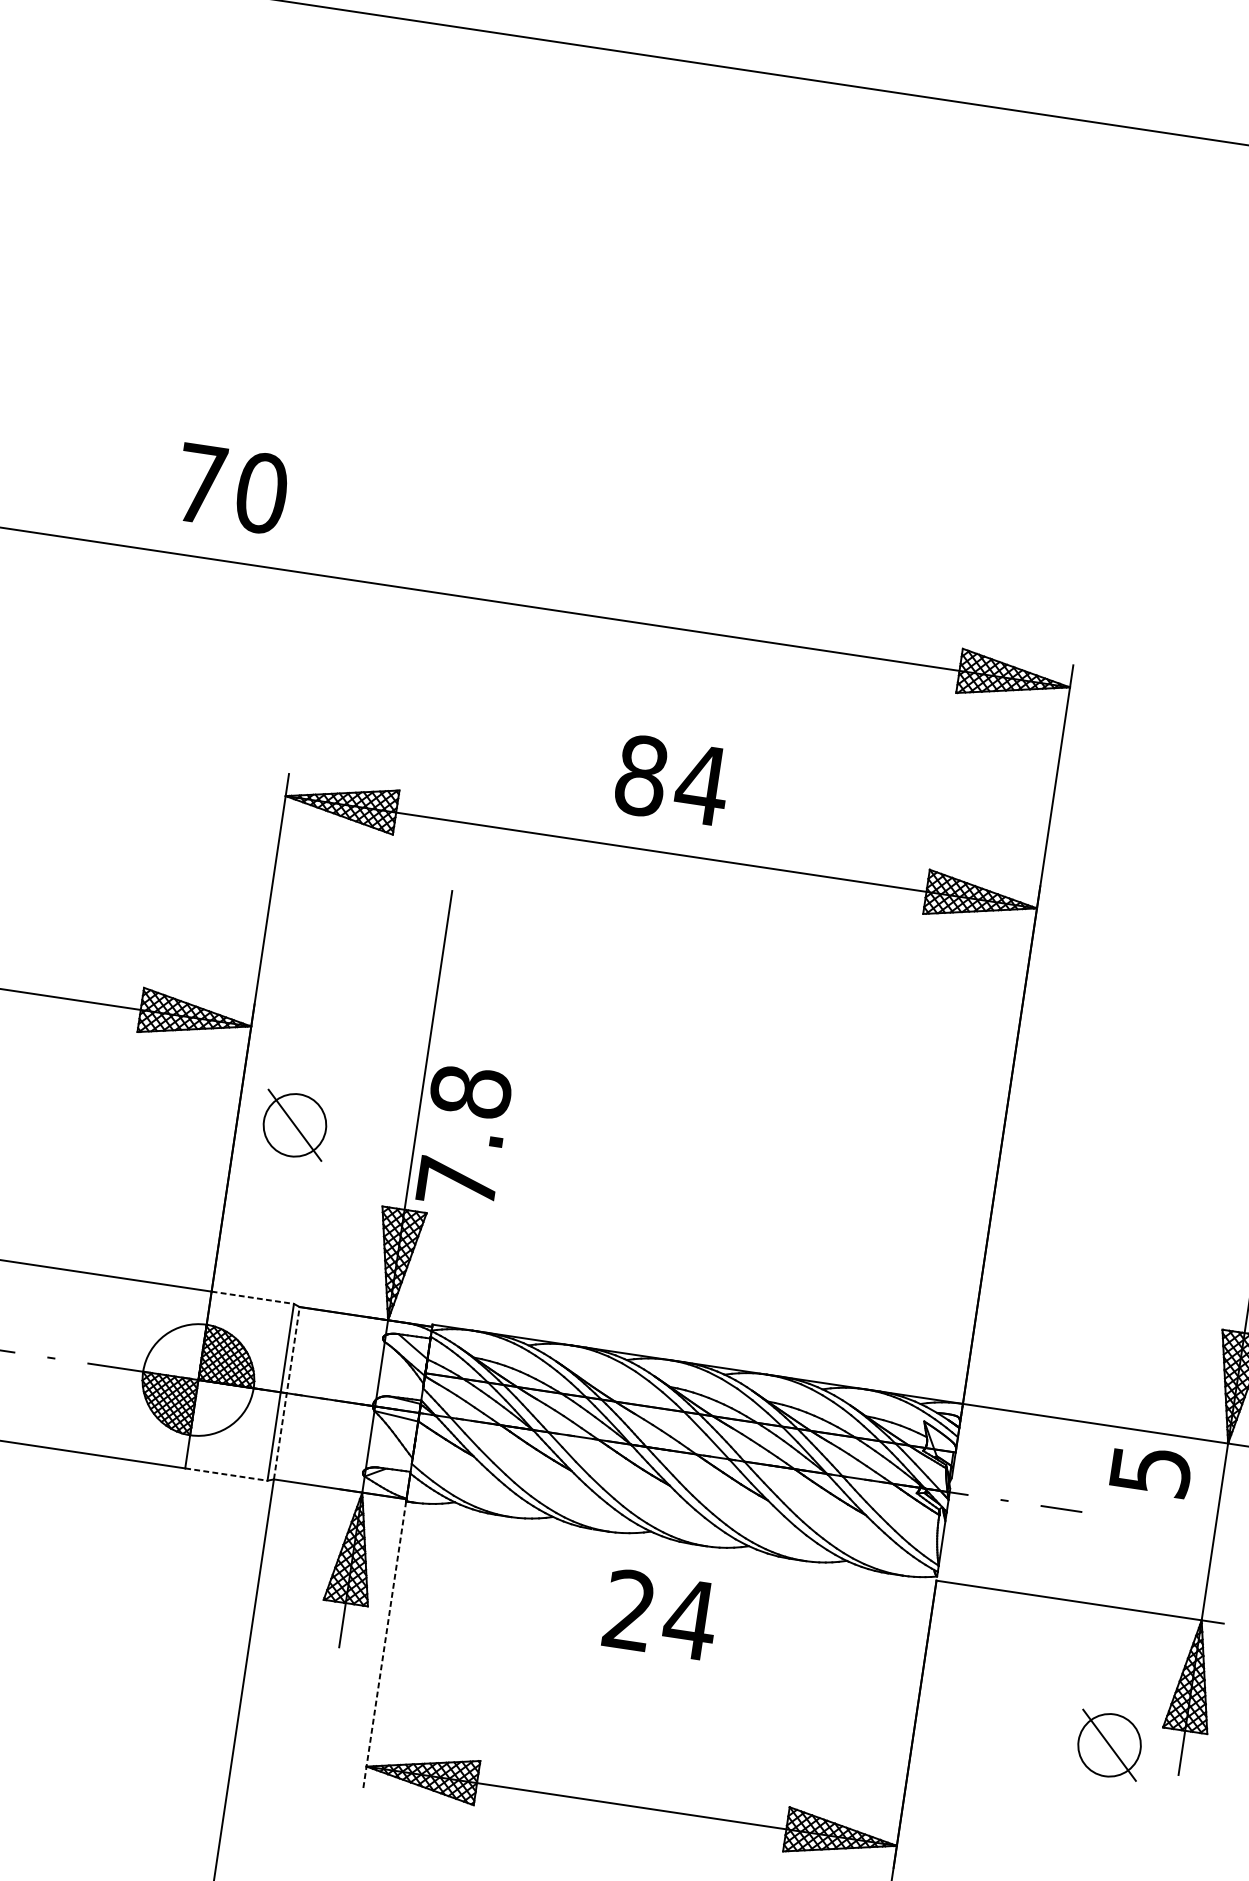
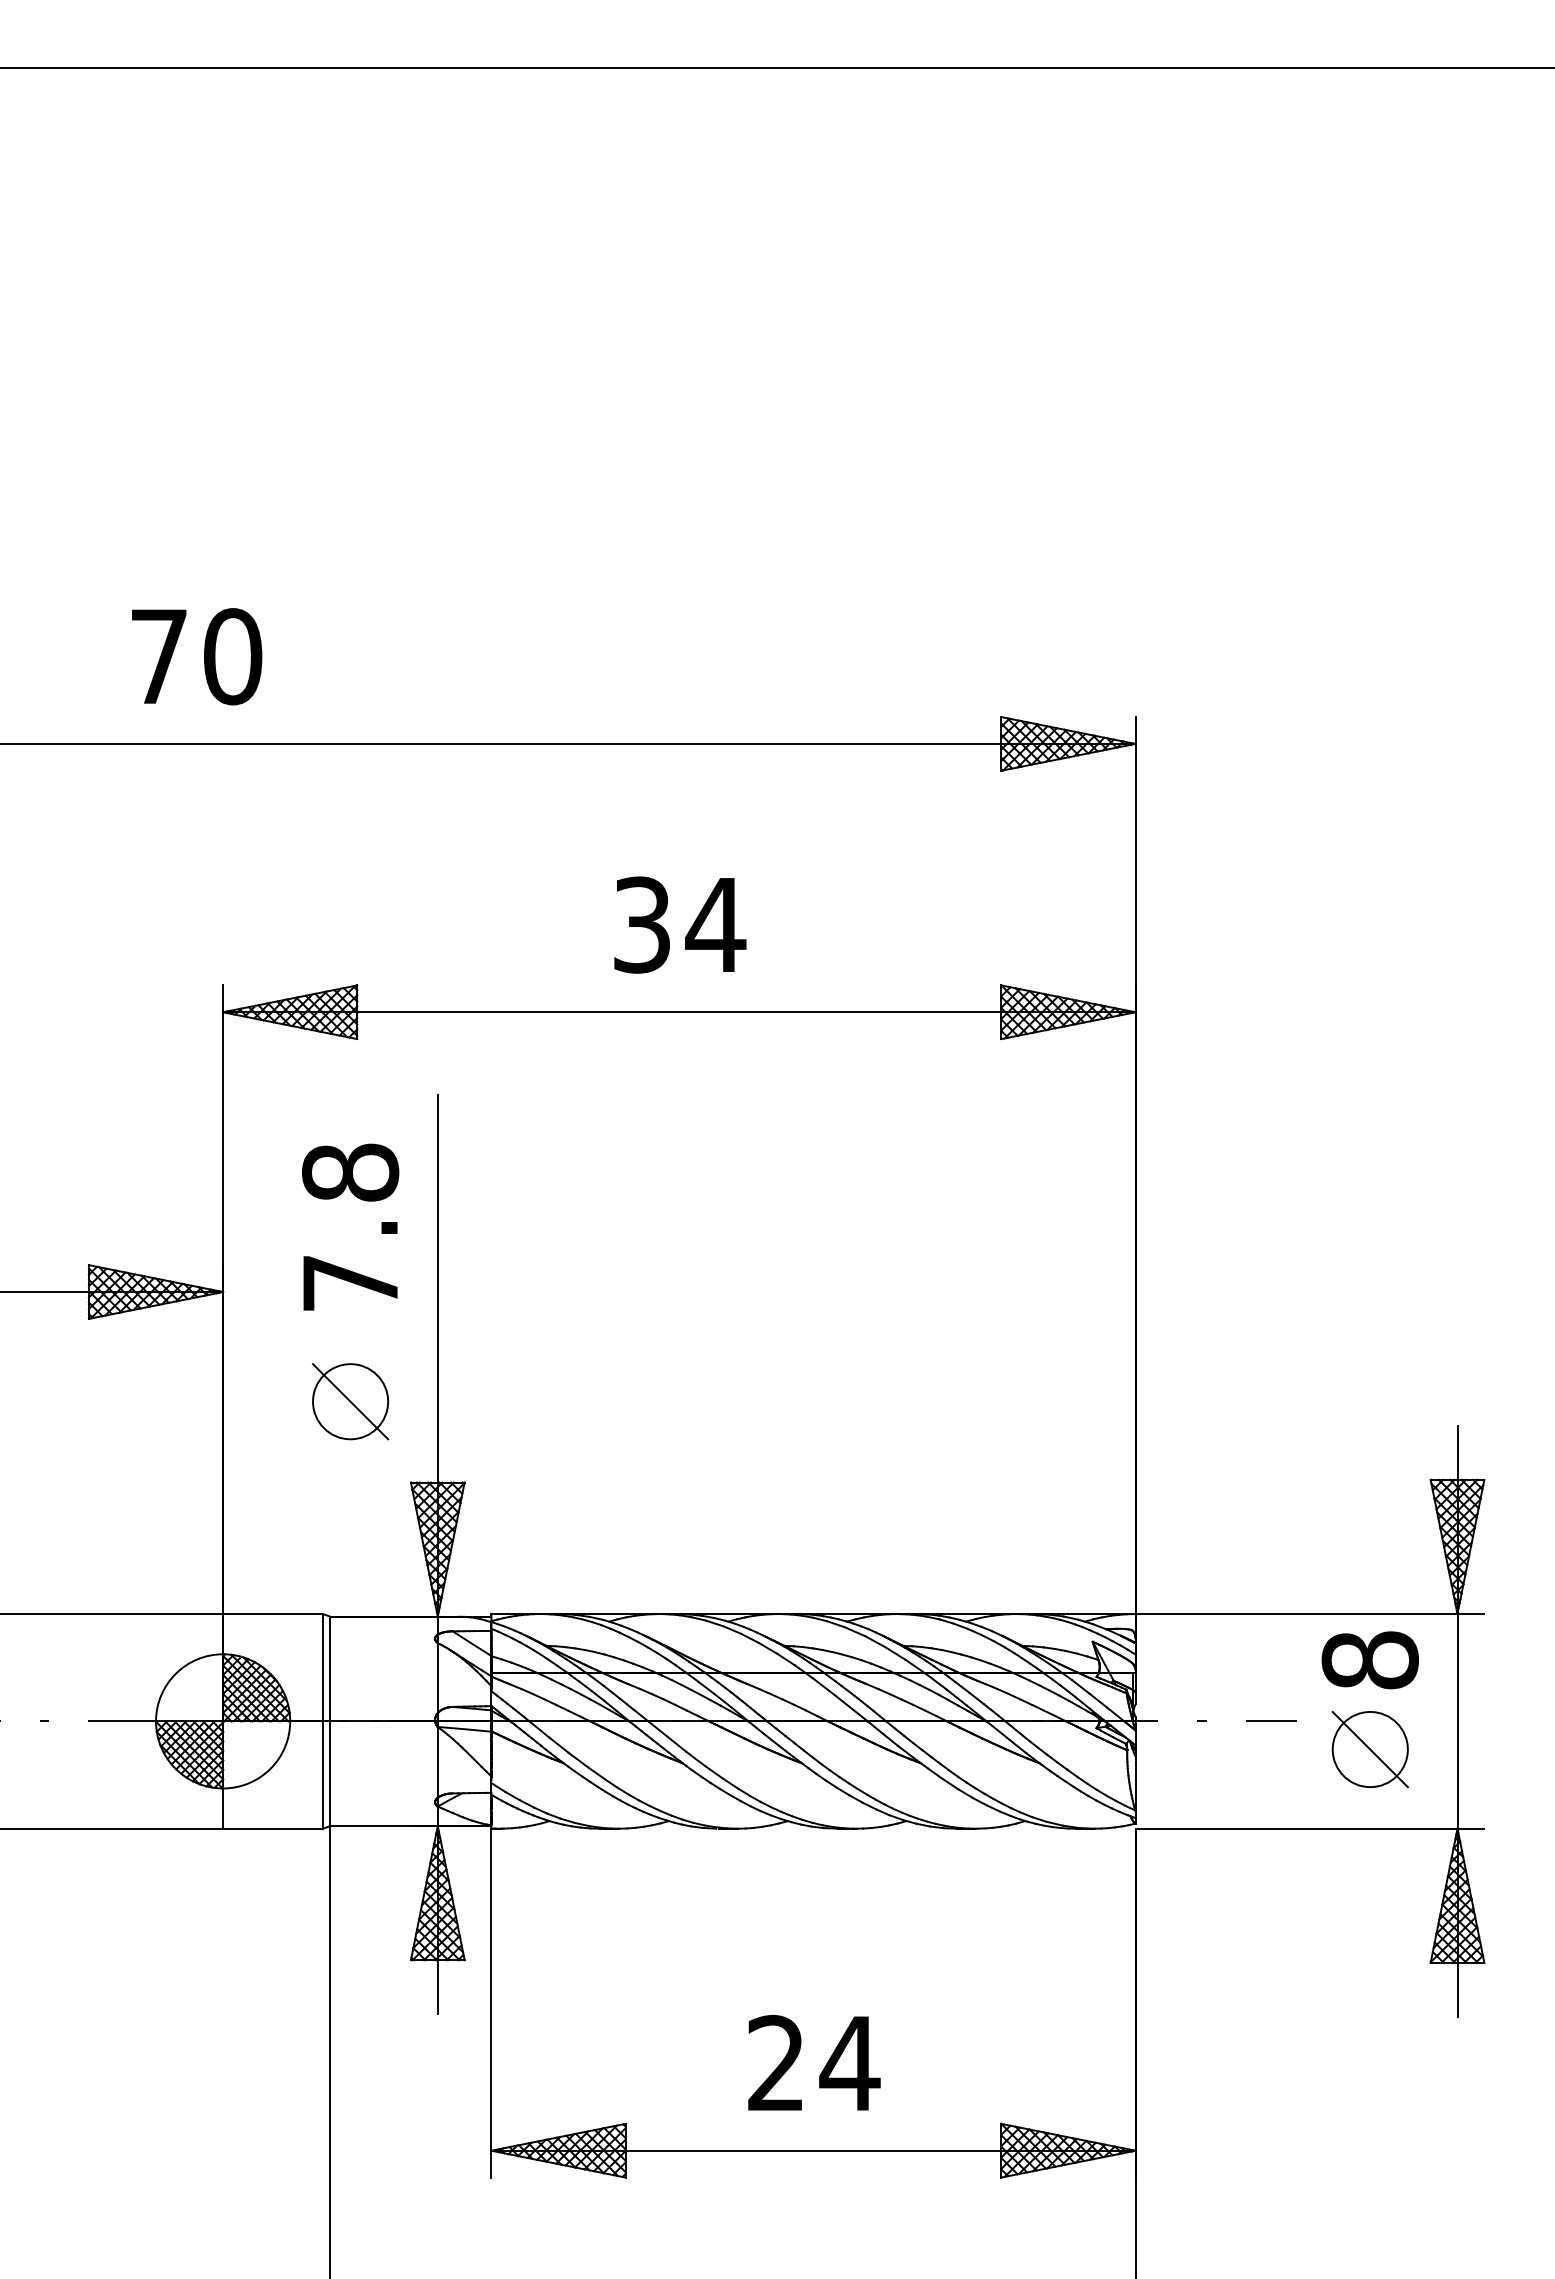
text: (232, 488) -> (197, 656), moved
text: (641, 775) -> (642, 924), 84 -> 34
part: (294, 1125) -> (350, 1401), moved
text: (464, 1136) -> (350, 1226), moved
line: (253, 1298) -> (273, 1614), dashed -> solid
line: (286, 1393) -> (330, 1721), dashed -> solid
text: (1149, 1470) -> (1369, 1660), 5 -> 8
line: (226, 1474) -> (273, 1828), dashed -> solid
text: (661, 1614) -> (814, 2062), moved
line: (384, 1645) -> (491, 2003), dashed -> solid
part: (1108, 1745) -> (1369, 1749), moved

